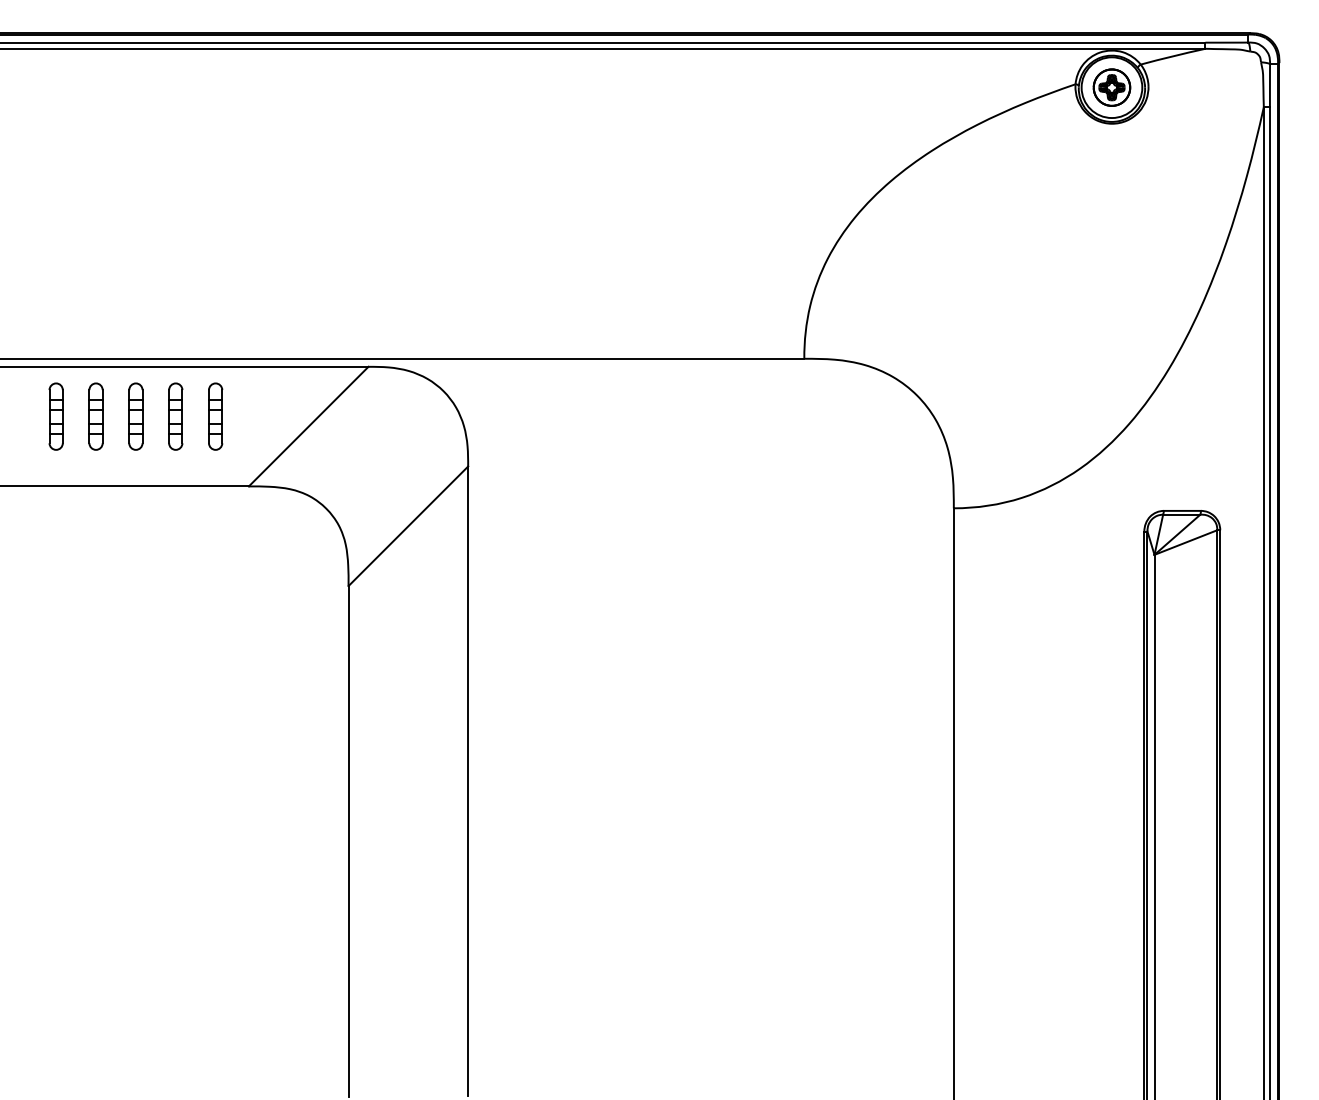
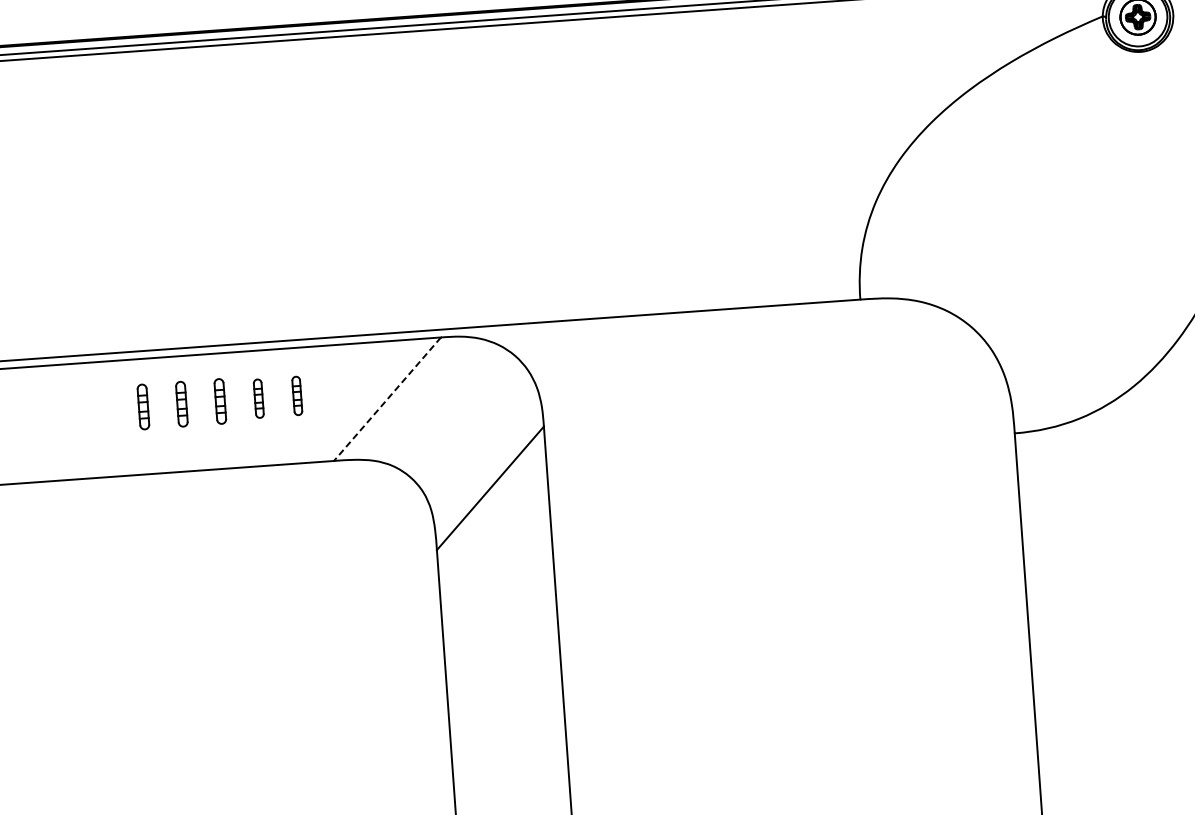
part: (55, 416) -> (142, 406), size x0.7
part: (95, 416) -> (181, 404), size x0.7
part: (135, 416) -> (219, 401), size x0.7
part: (175, 416) -> (258, 398), size x0.6
part: (215, 416) -> (297, 395), size x0.6
line: (308, 426) -> (387, 399), solid -> dashed

